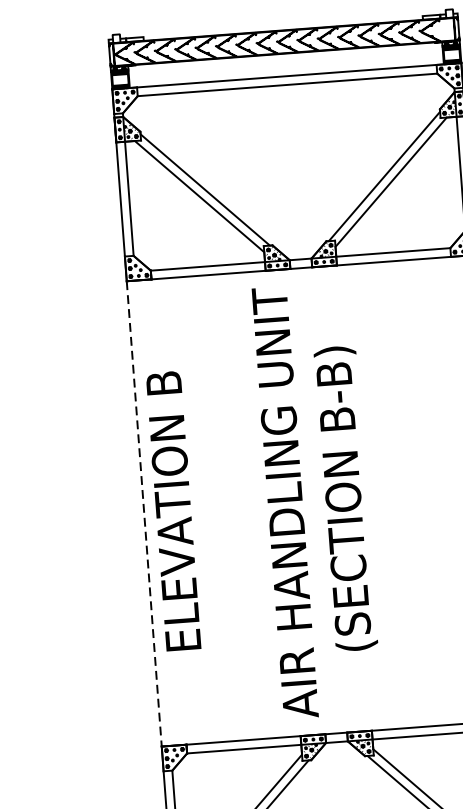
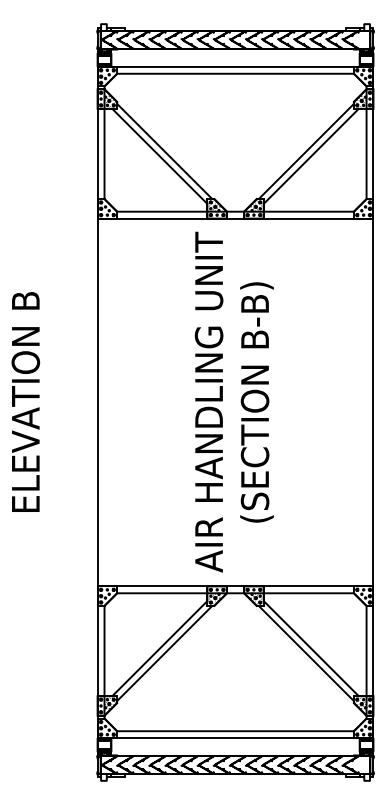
text: (173, 510) -> (25, 401), moved
line: (144, 513) -> (97, 402), dashed -> solid

